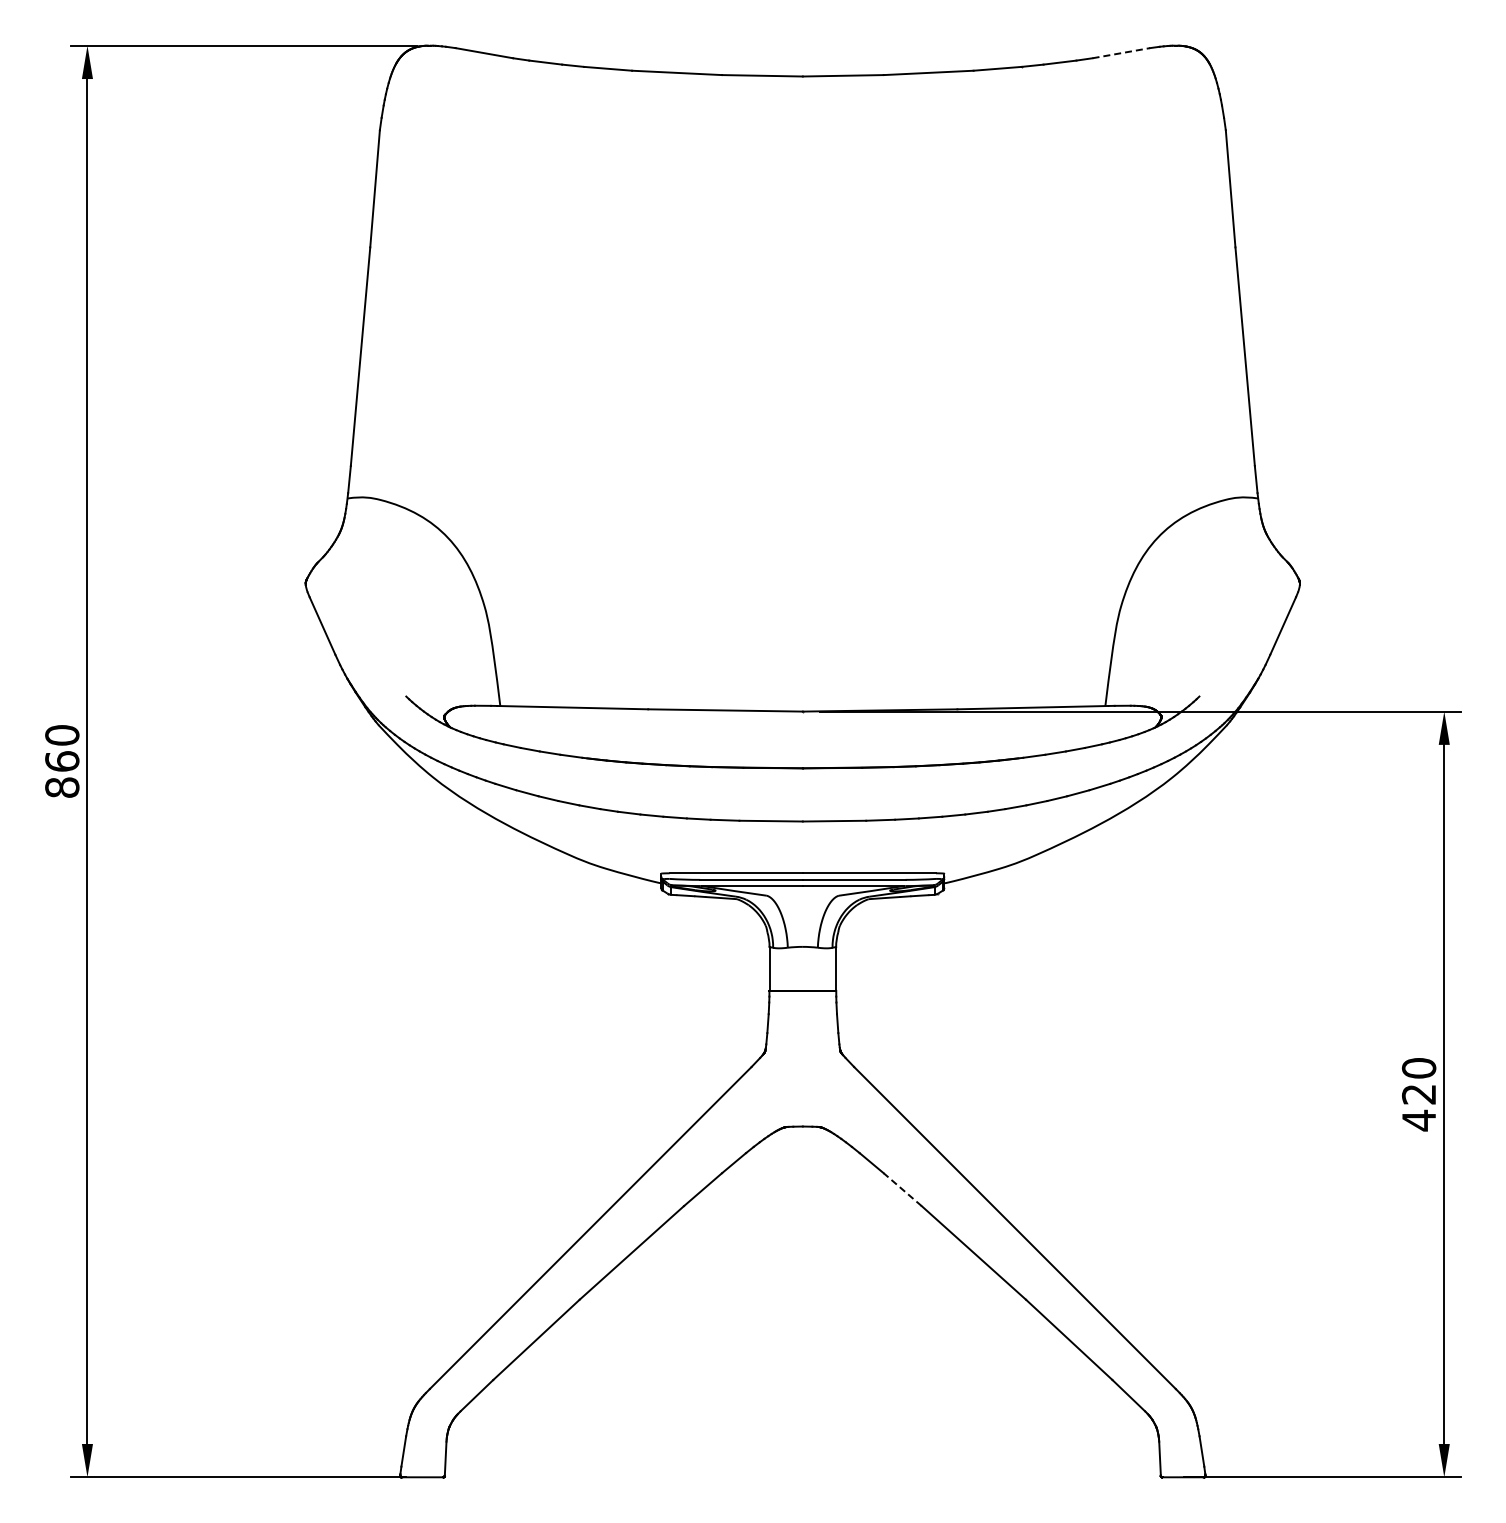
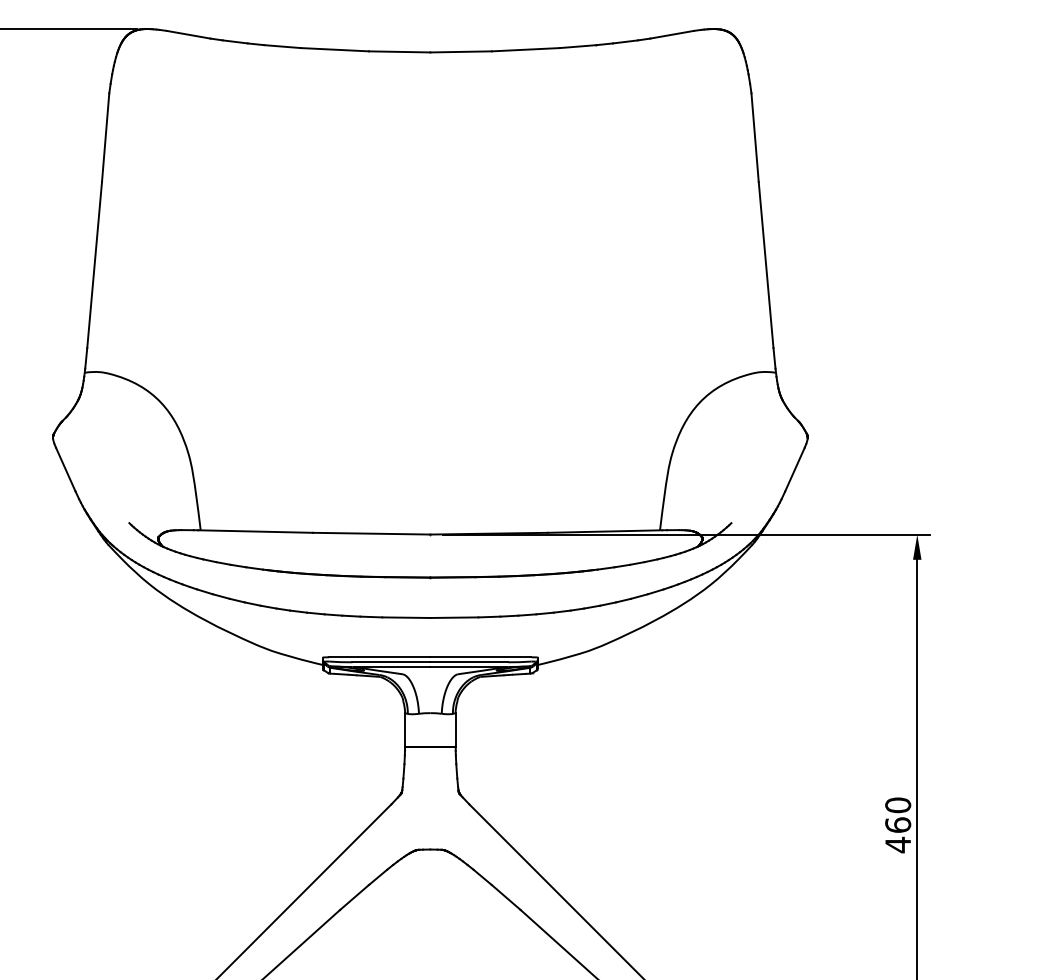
line: (1121, 53) -> (672, 34), dashed -> solid
text: (1418, 1094) -> (897, 825), 420 -> 460
line: (902, 1189) -> (506, 897), dashed -> solid

